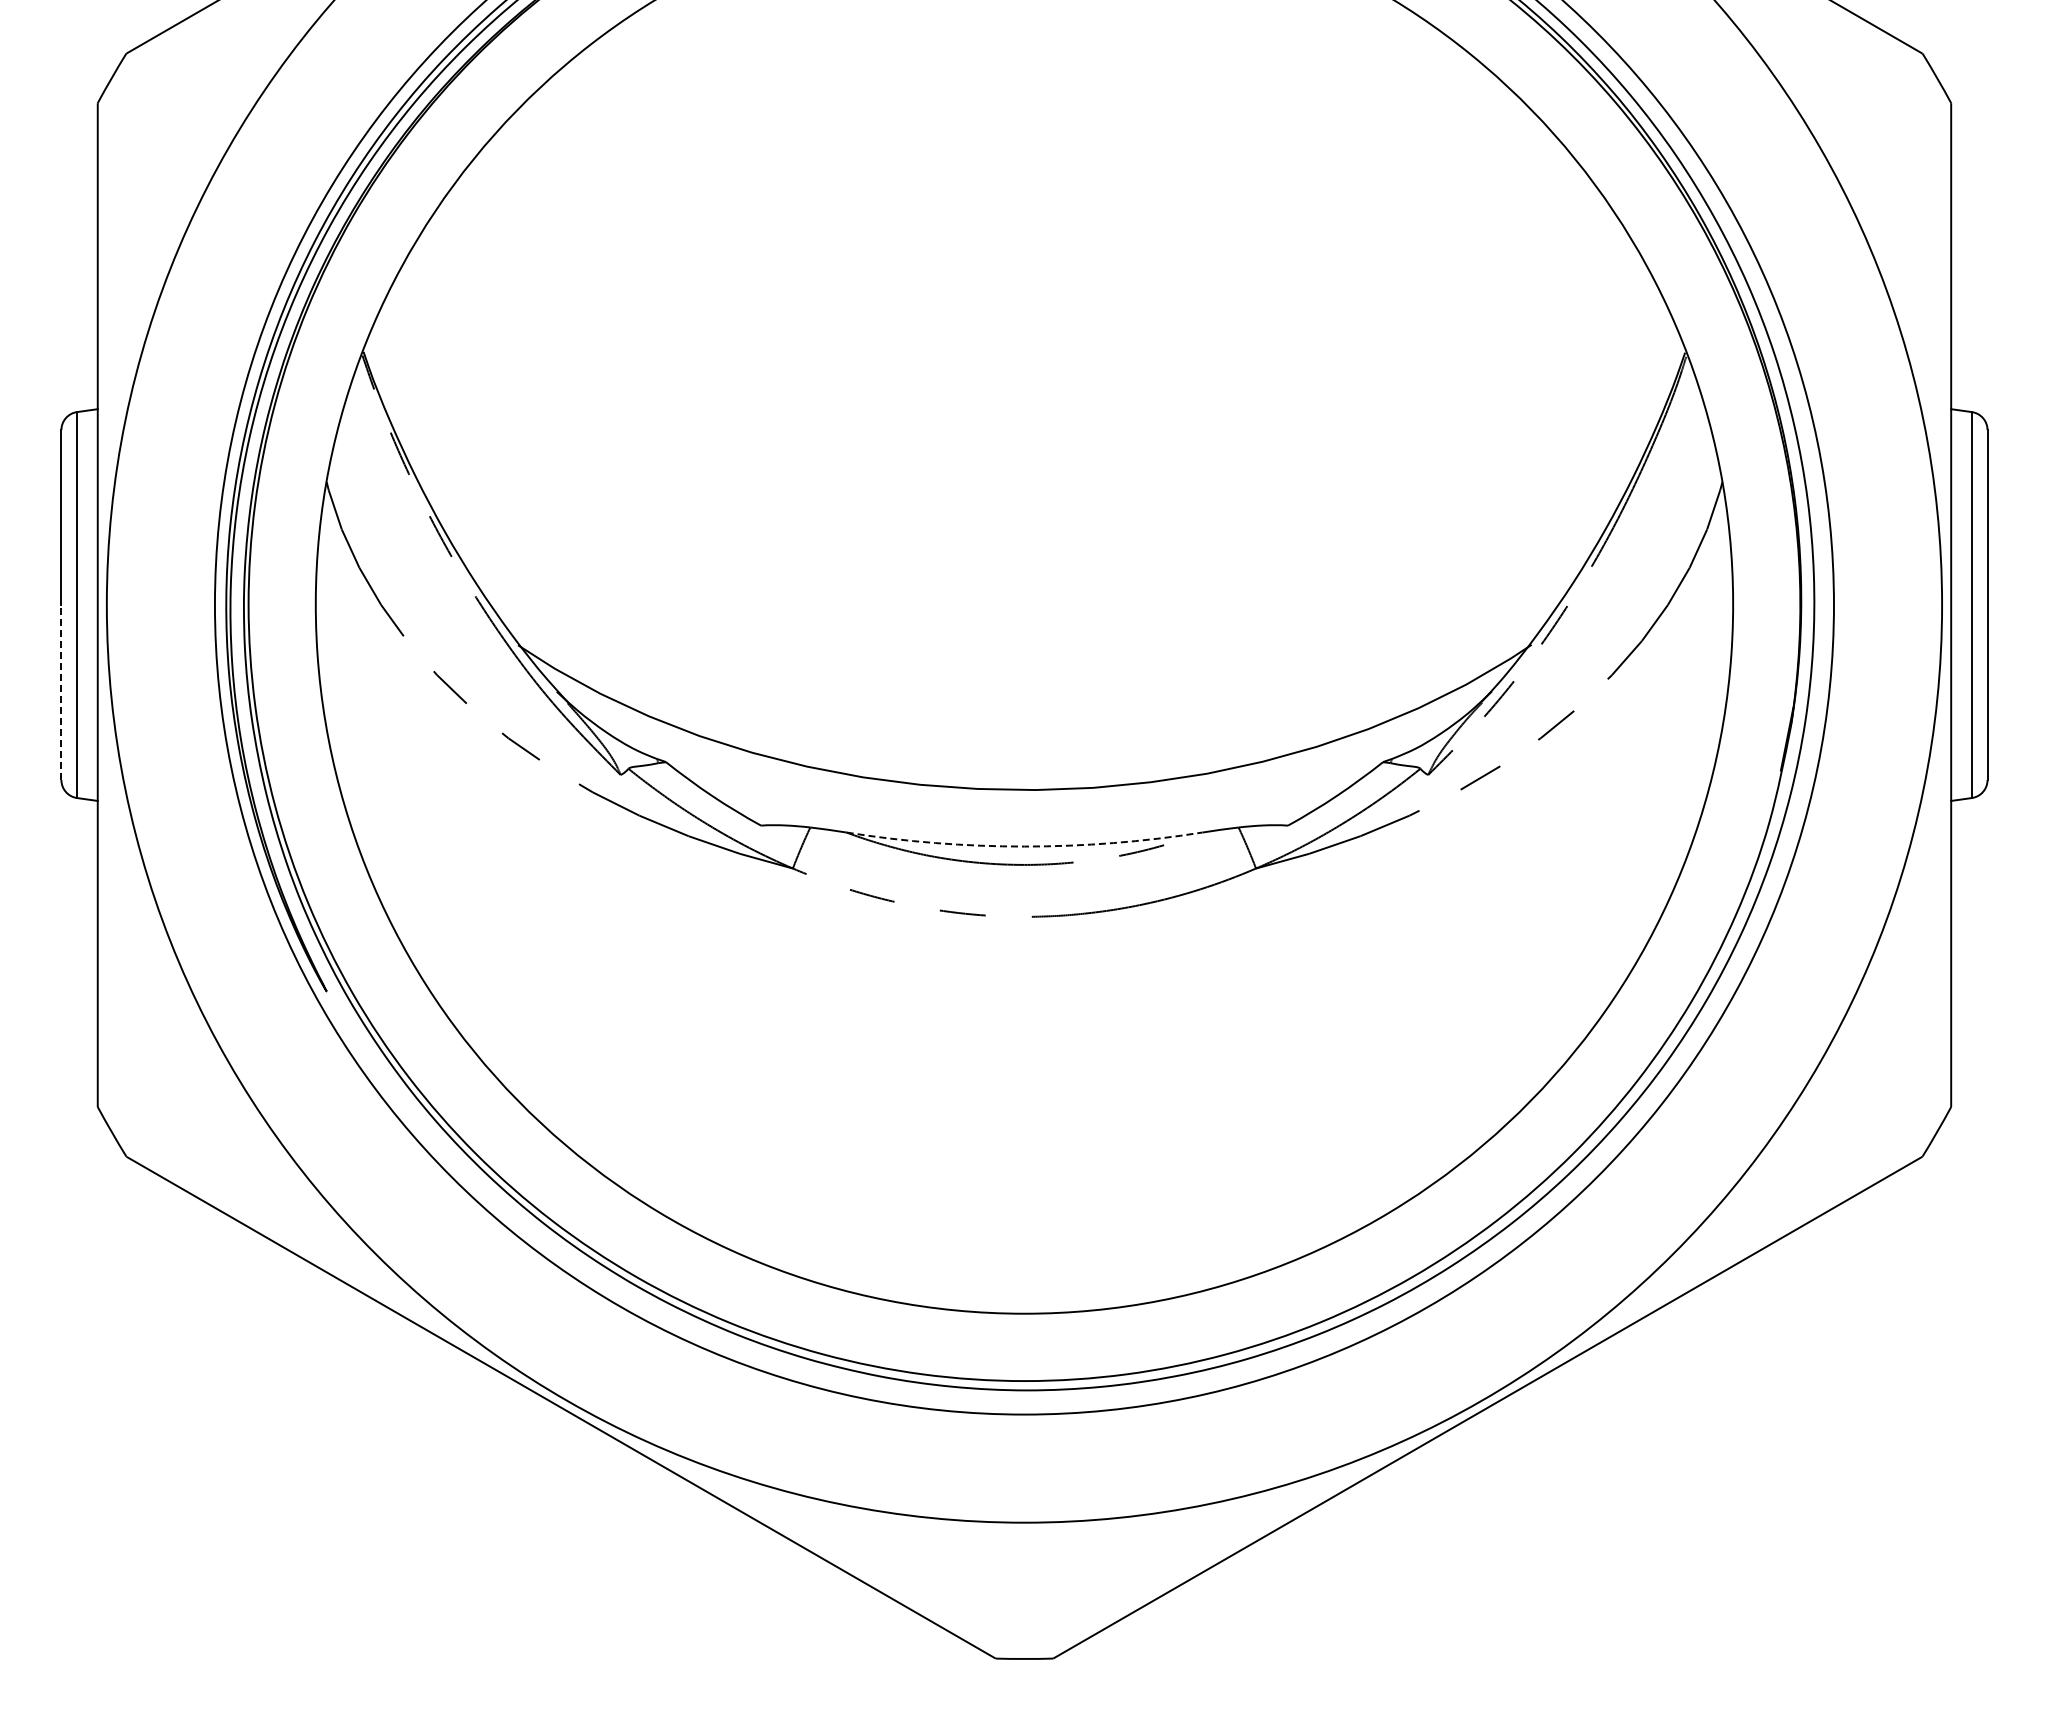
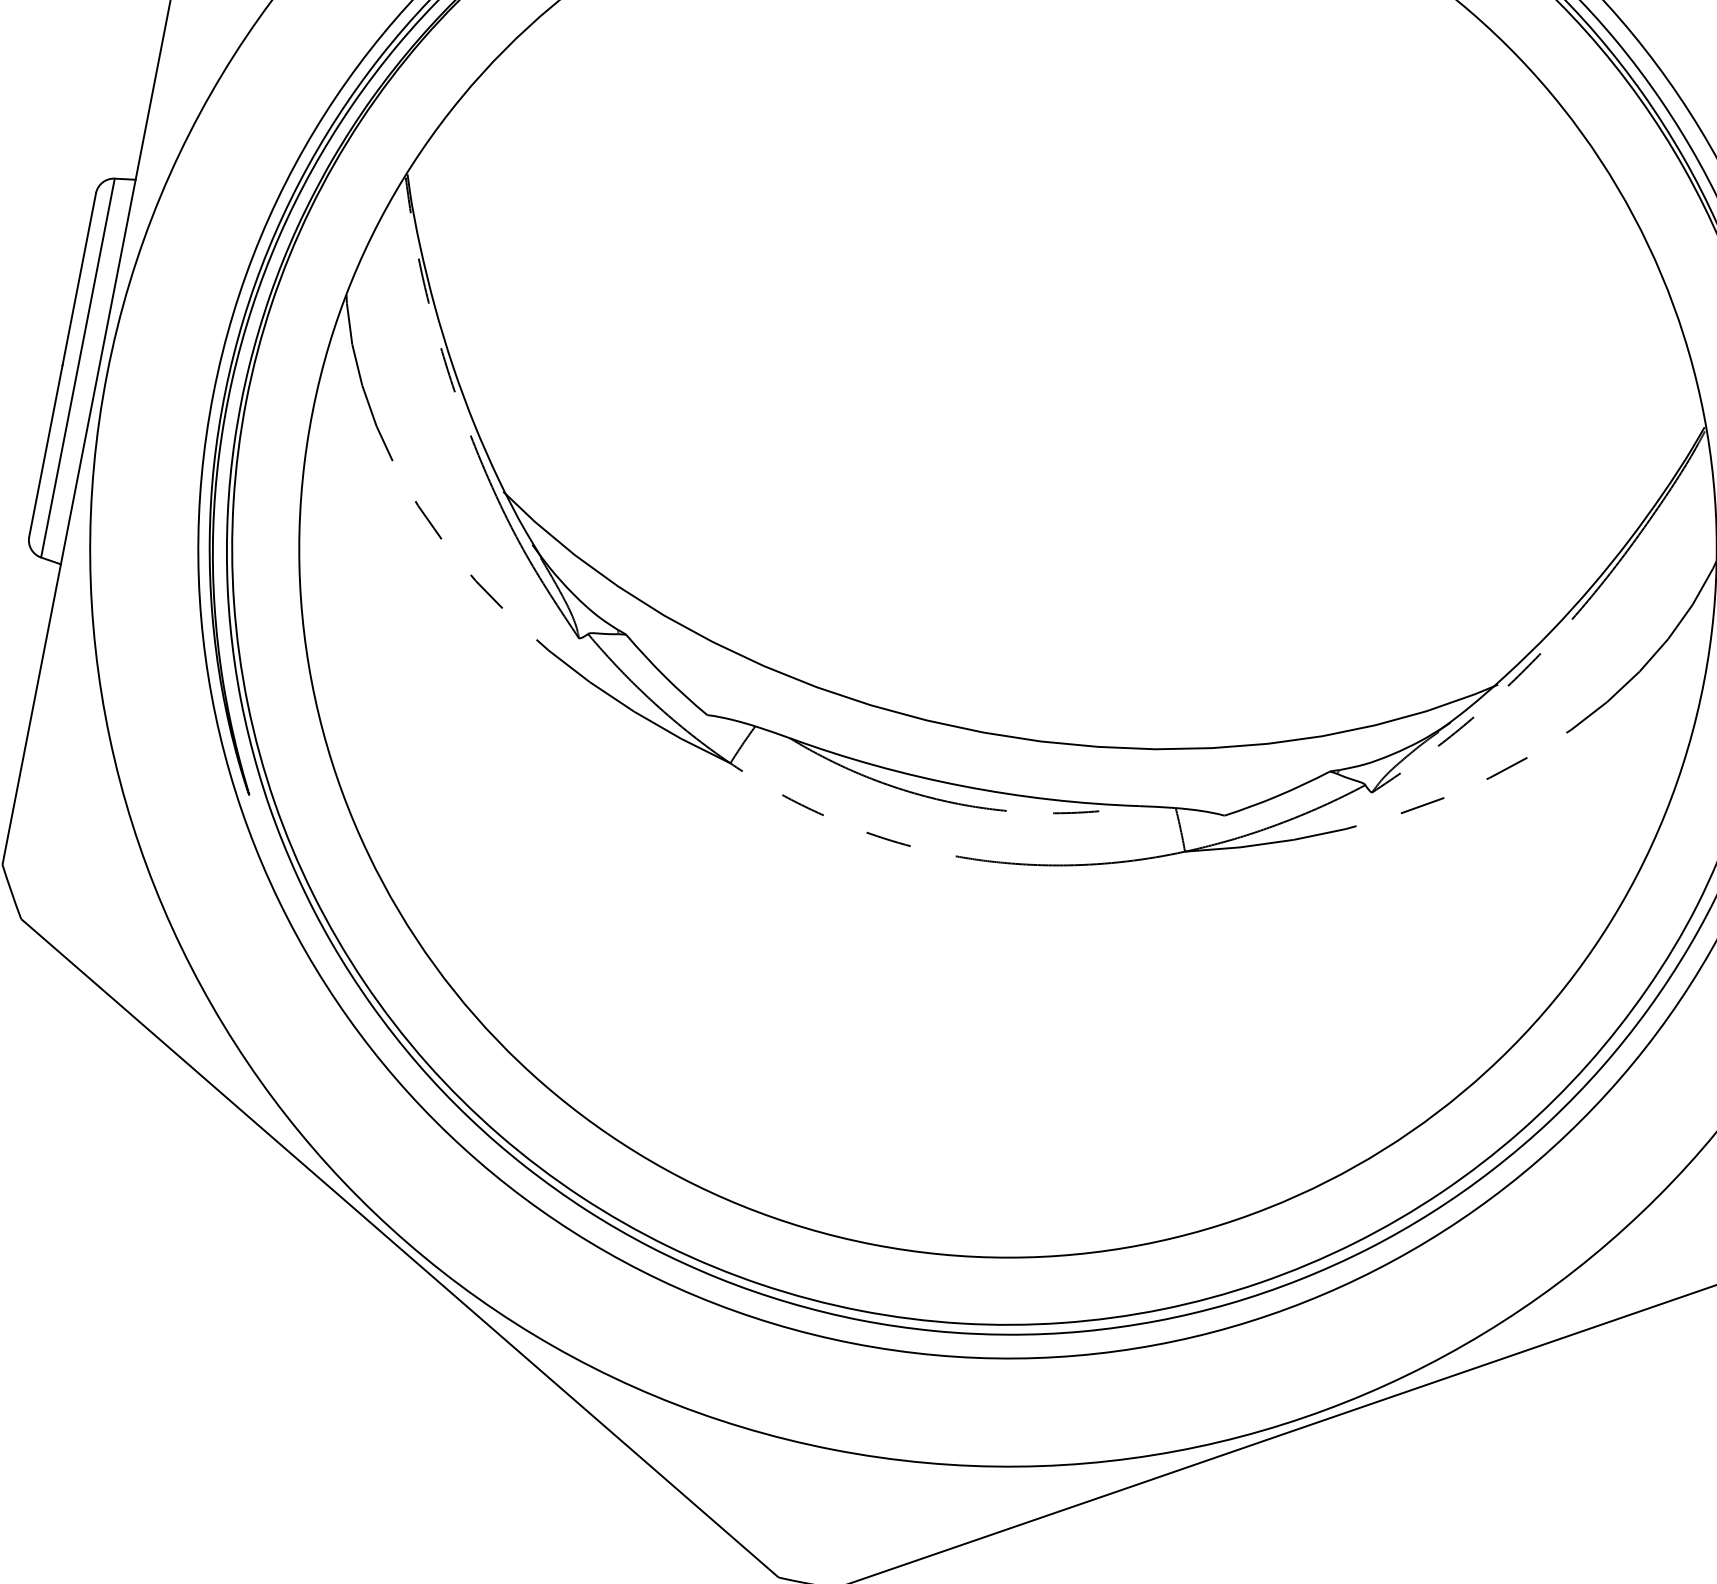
line: (61, 692) -> (46, 450), dashed -> solid
arc: (1024, 846) -> (961, 785), dashed -> solid

